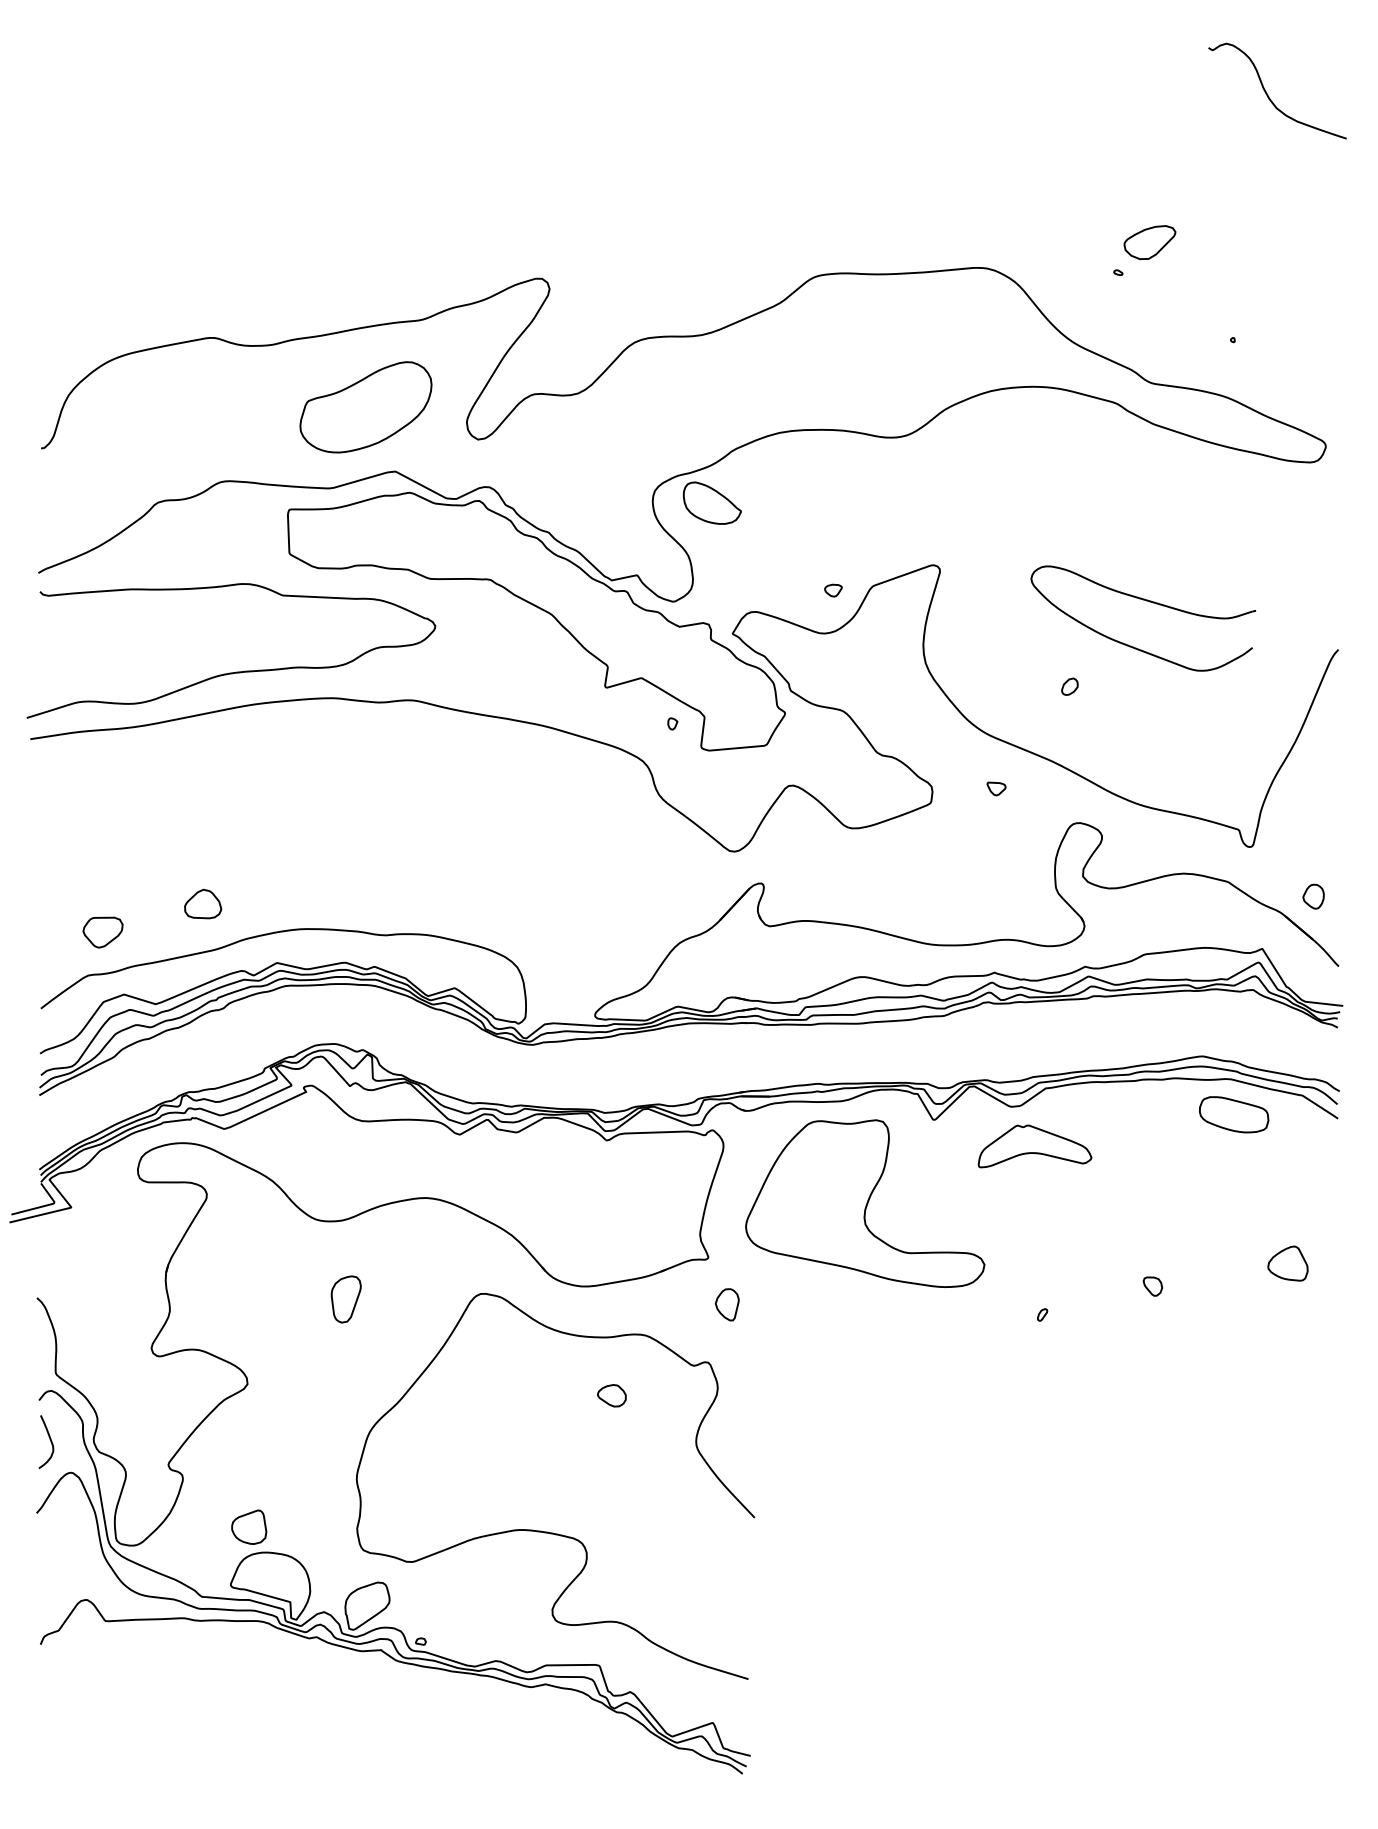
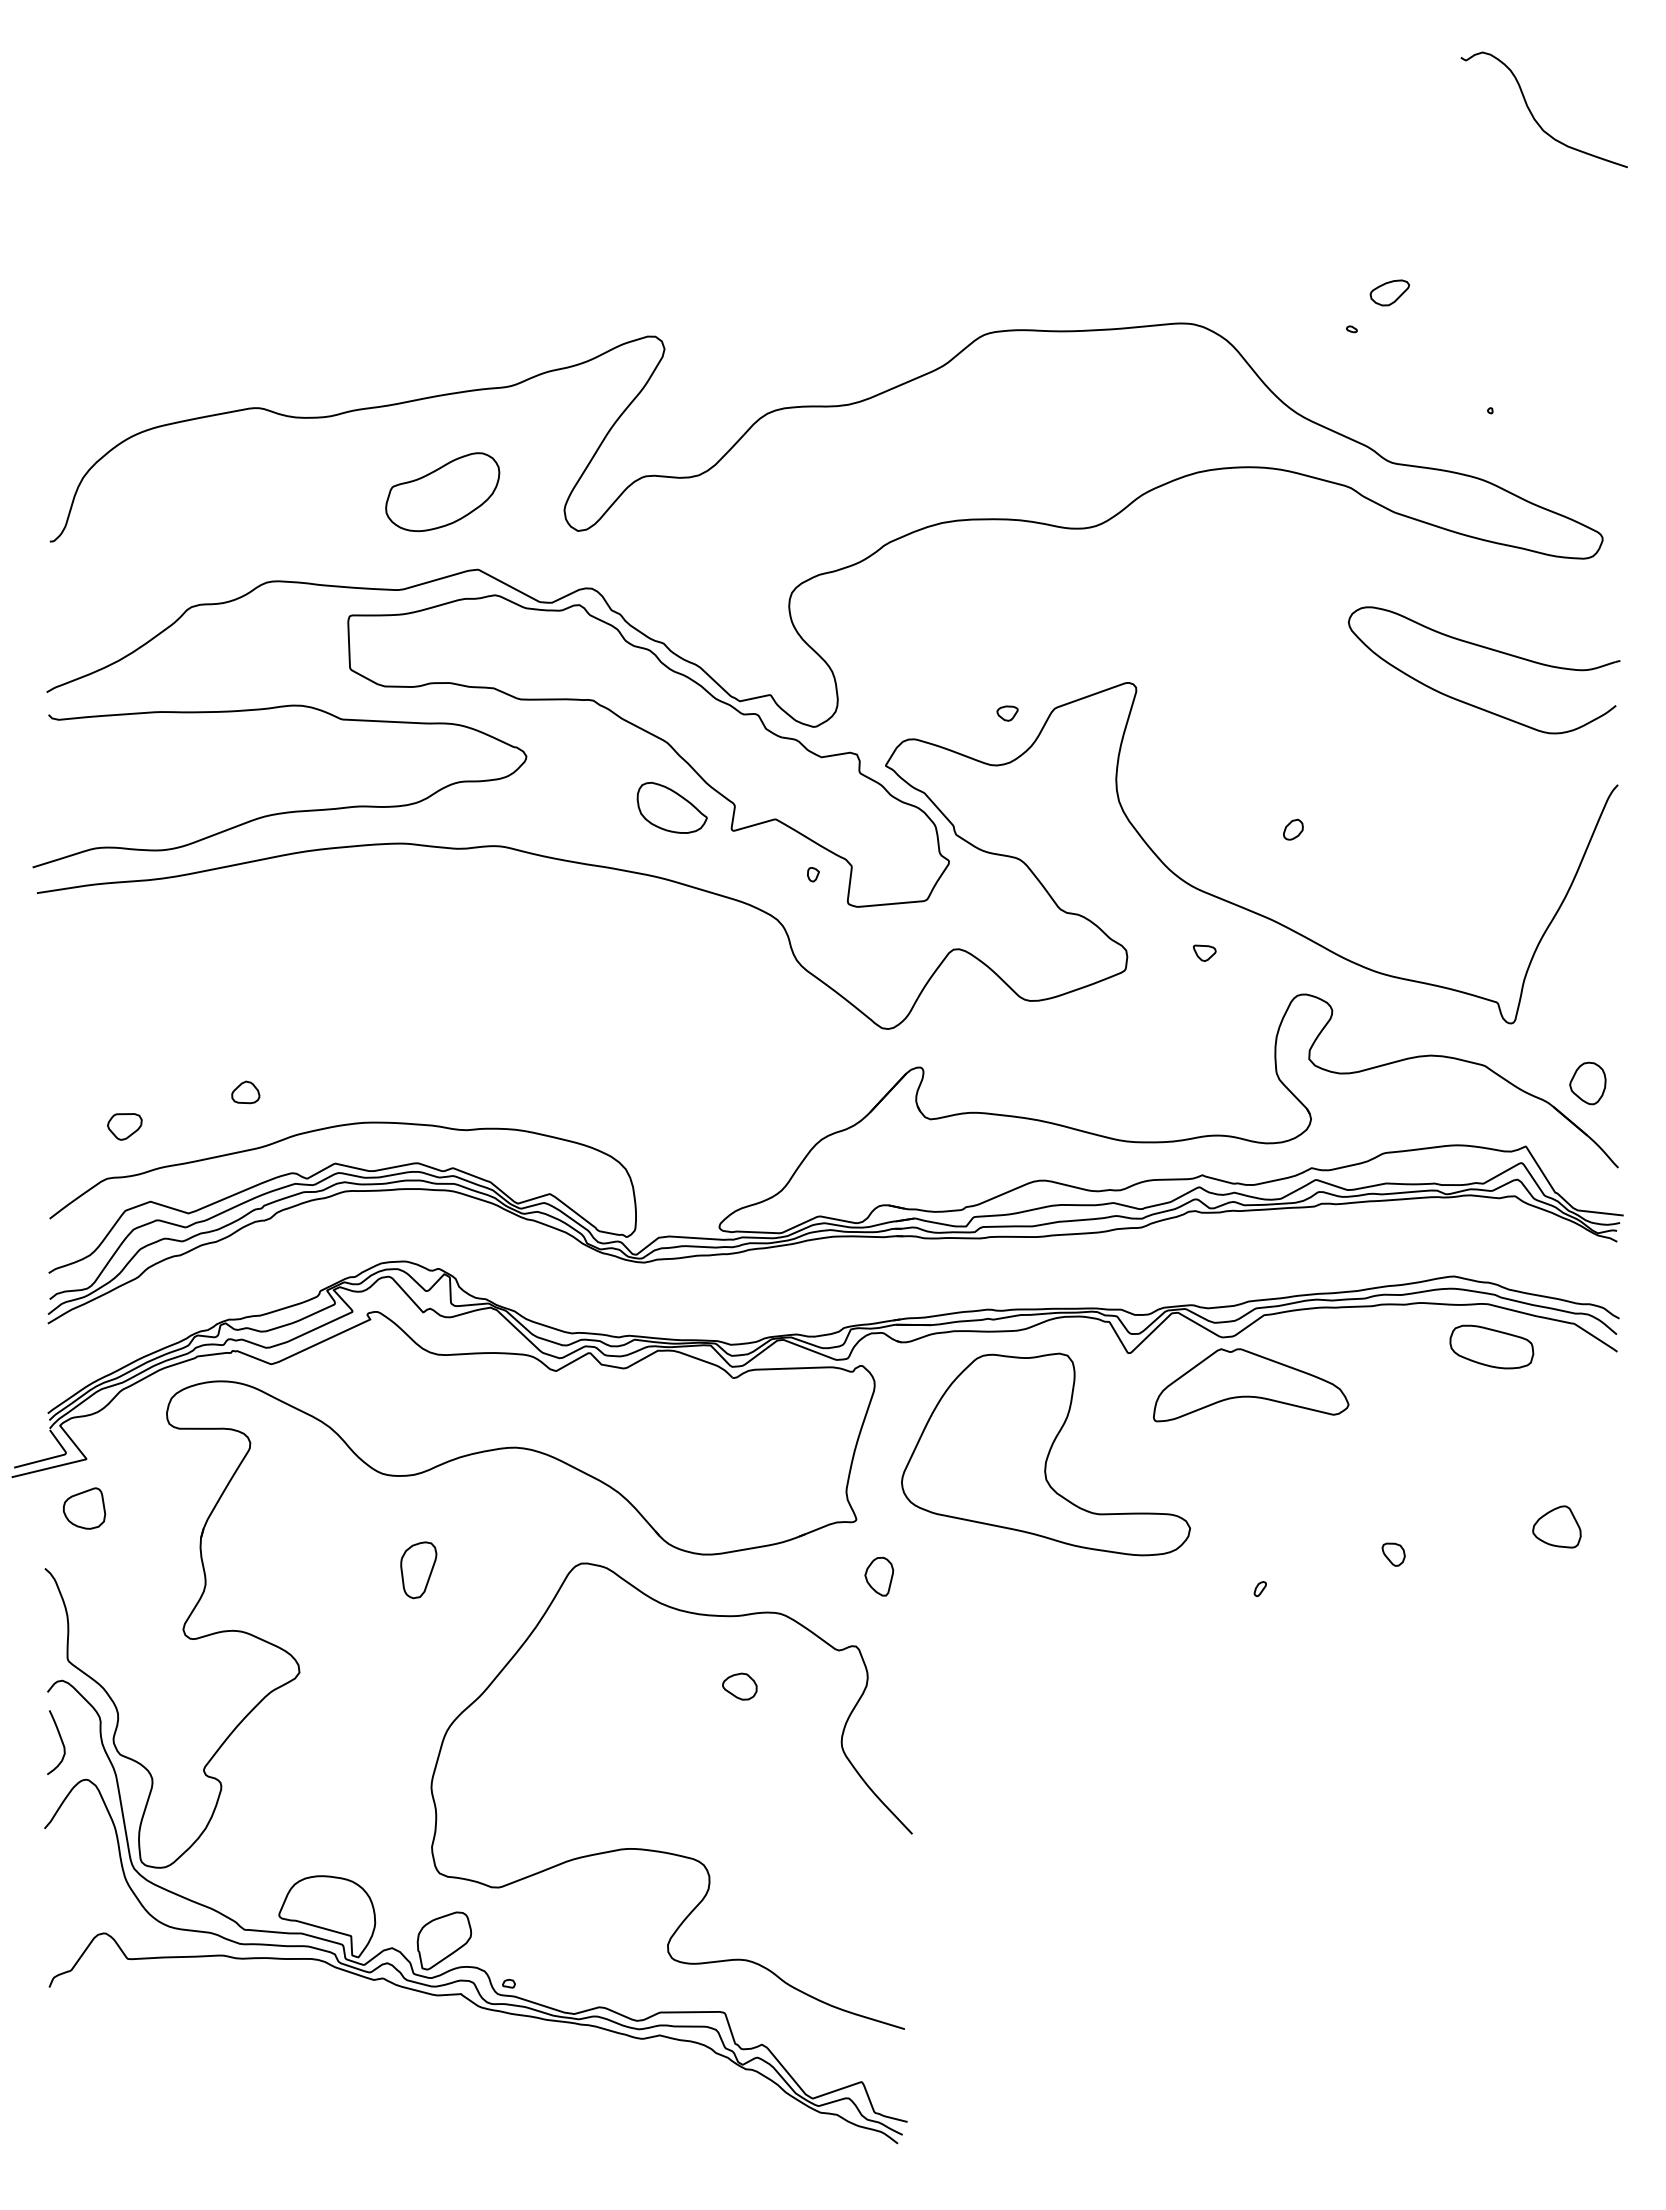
part: (1149, 242) -> (1389, 292), size x0.62
part: (365, 407) -> (442, 492), size x0.71
part: (711, 502) -> (671, 807), moved
part: (1146, 601) -> (1487, 649), moved
part: (1313, 896) -> (1587, 1083), size x1.43
part: (202, 904) -> (245, 1092), size x0.62
part: (102, 932) -> (124, 1126), size x0.71
part: (1035, 1146) -> (1251, 1385), size x1.43
part: (249, 1527) -> (84, 1508), moved

